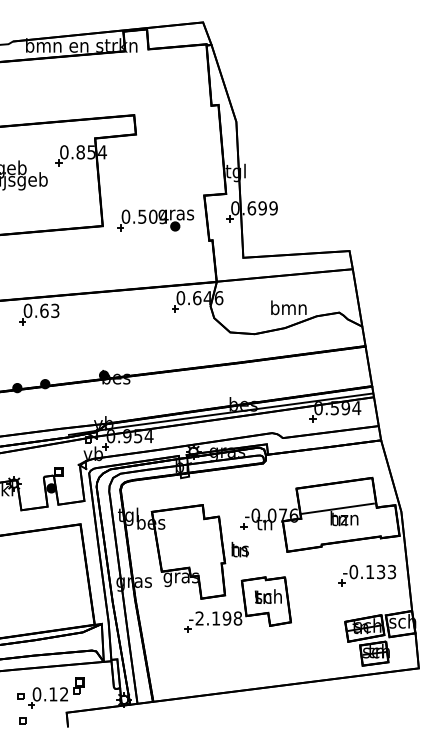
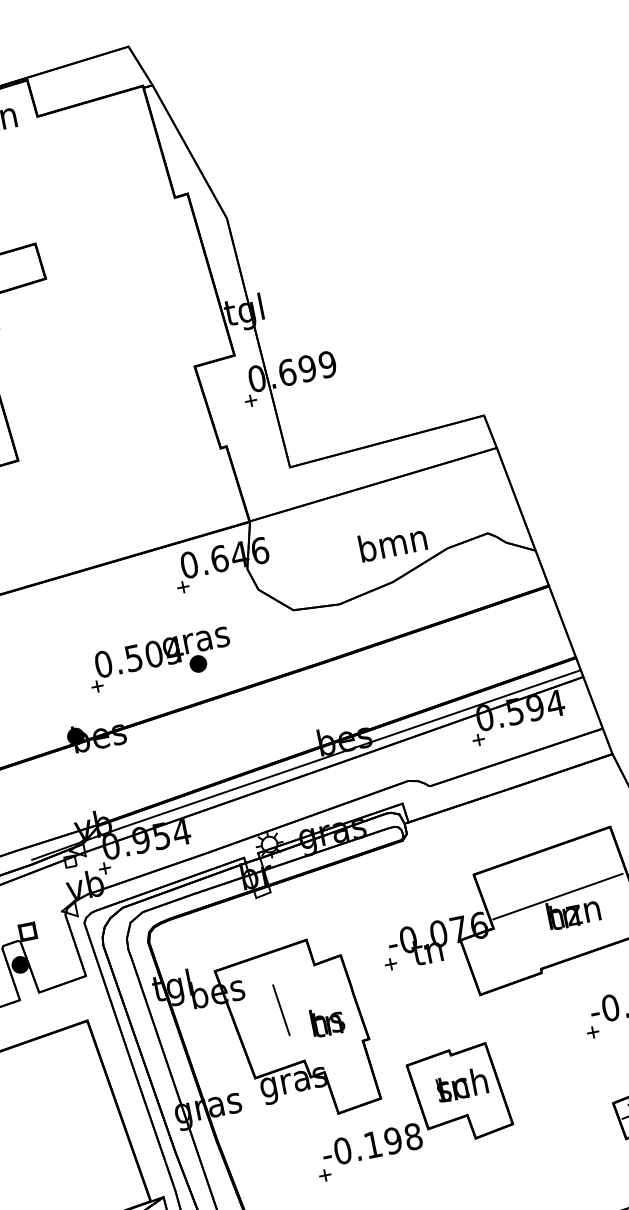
part: (155, 220) -> (159, 660), moved
line: (182, 538) -> (281, 1009), added
text: (239, 549) -> (326, 1021), moved
text: (199, 618) -> (342, 1150), -2.198 -> -0.198

